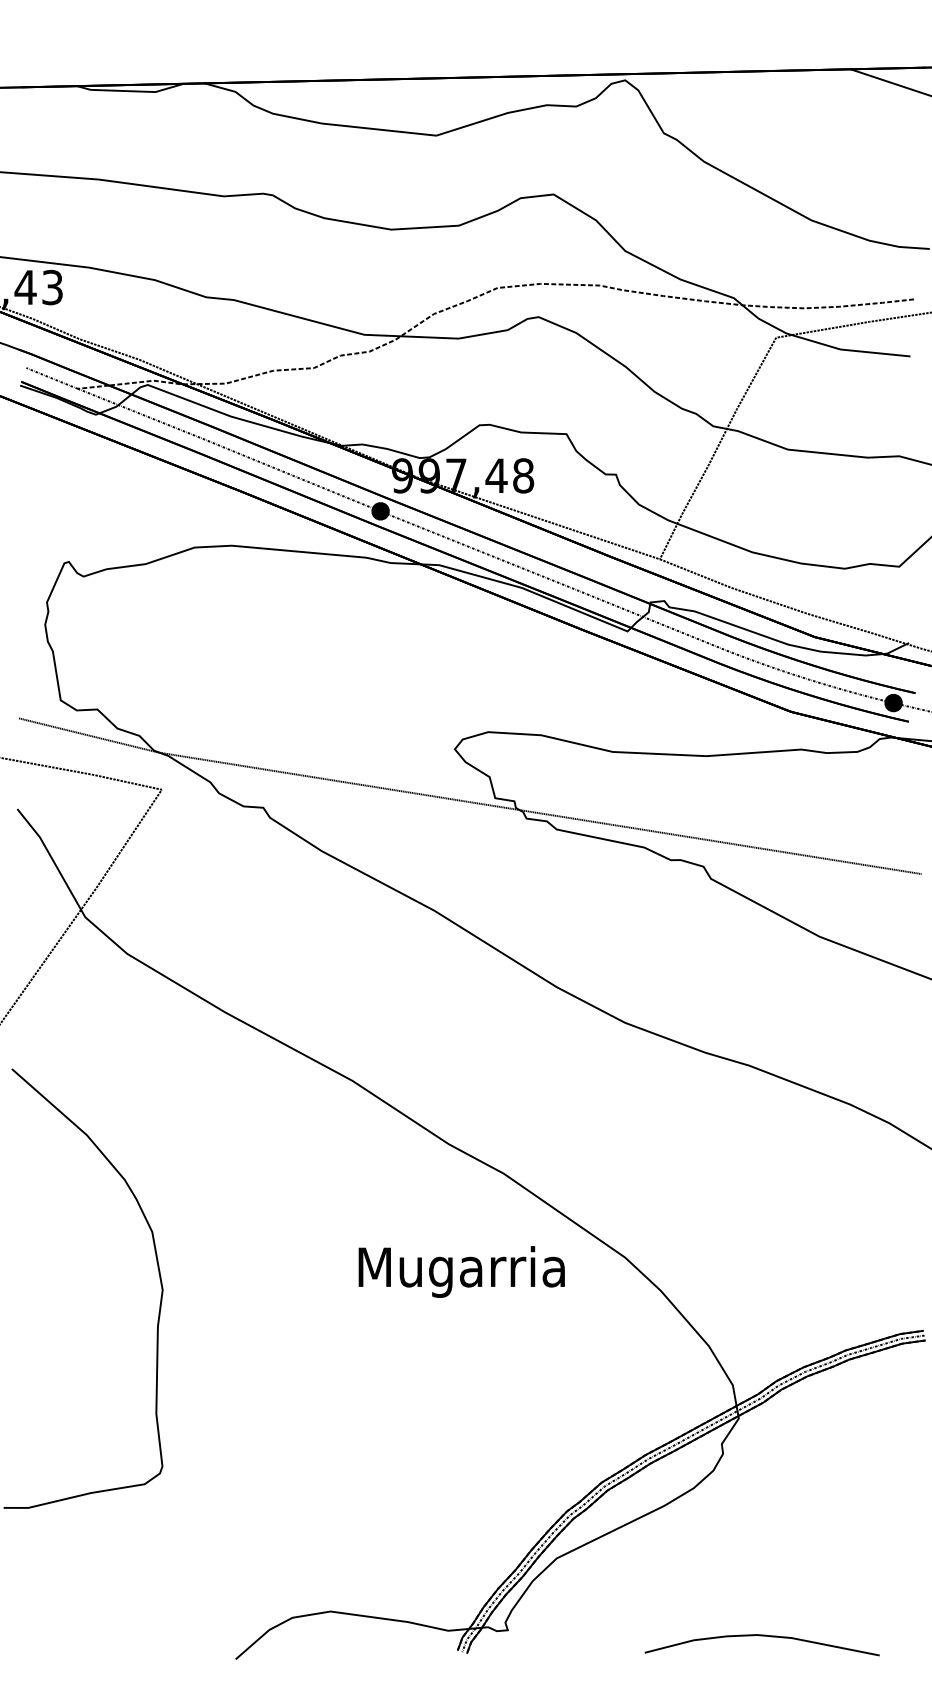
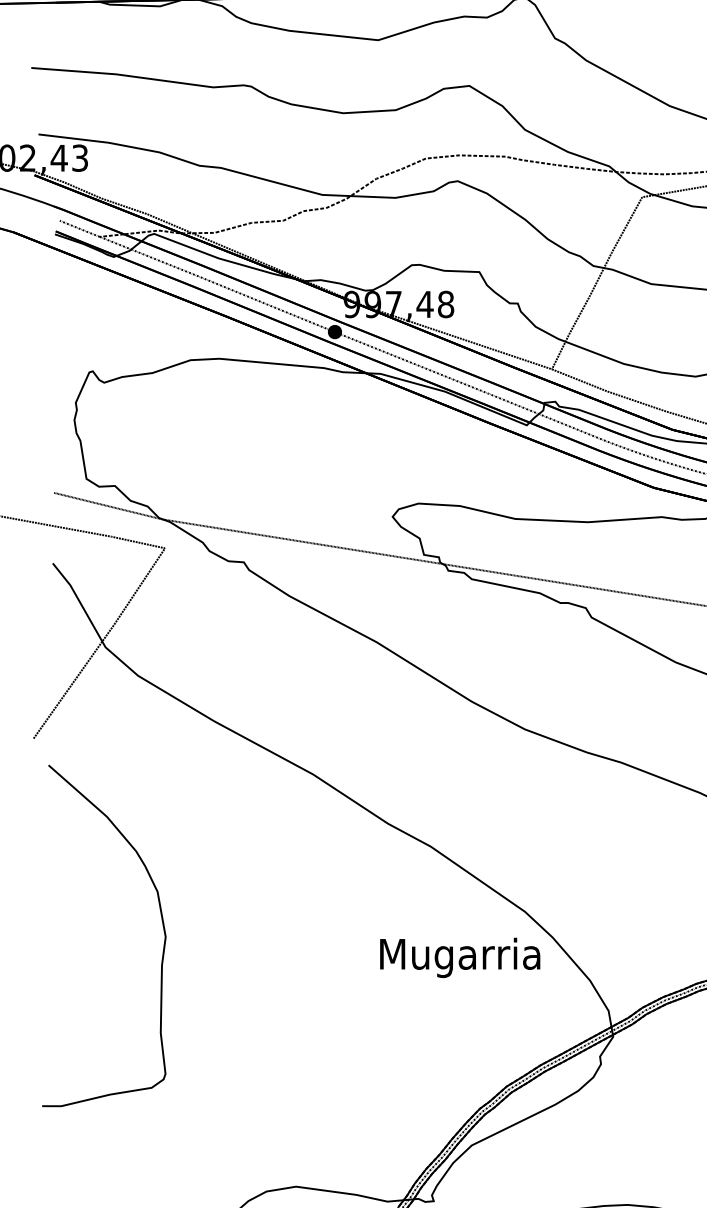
text: (461, 1271) -> (459, 957), moved

